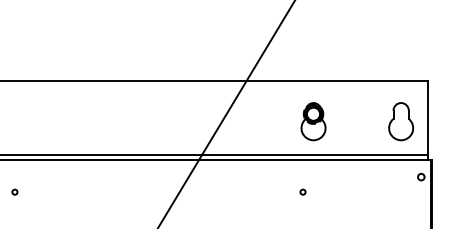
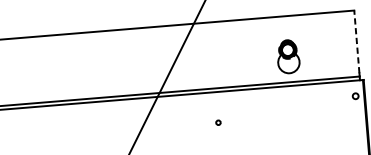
line: (427, 115) -> (356, 41), solid -> dashed
part: (313, 121) -> (288, 56), moved
part: (401, 121) -> (334, 48), removed
circle: (302, 191) -> (217, 122), moved

